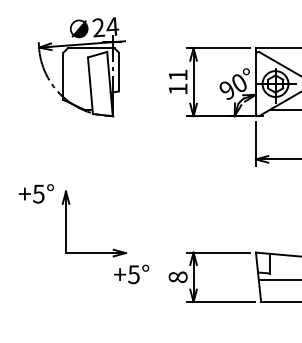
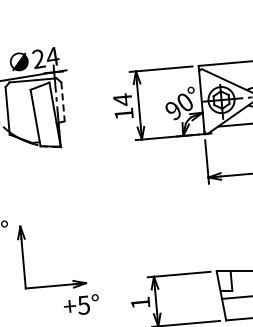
line: (118, 72) -> (62, 102), solid -> dashed
text: (178, 75) -> (123, 100), 11 -> 14
text: (131, 274) -> (81, 305), moved
text: (177, 277) -> (139, 303), 8 -> 1

